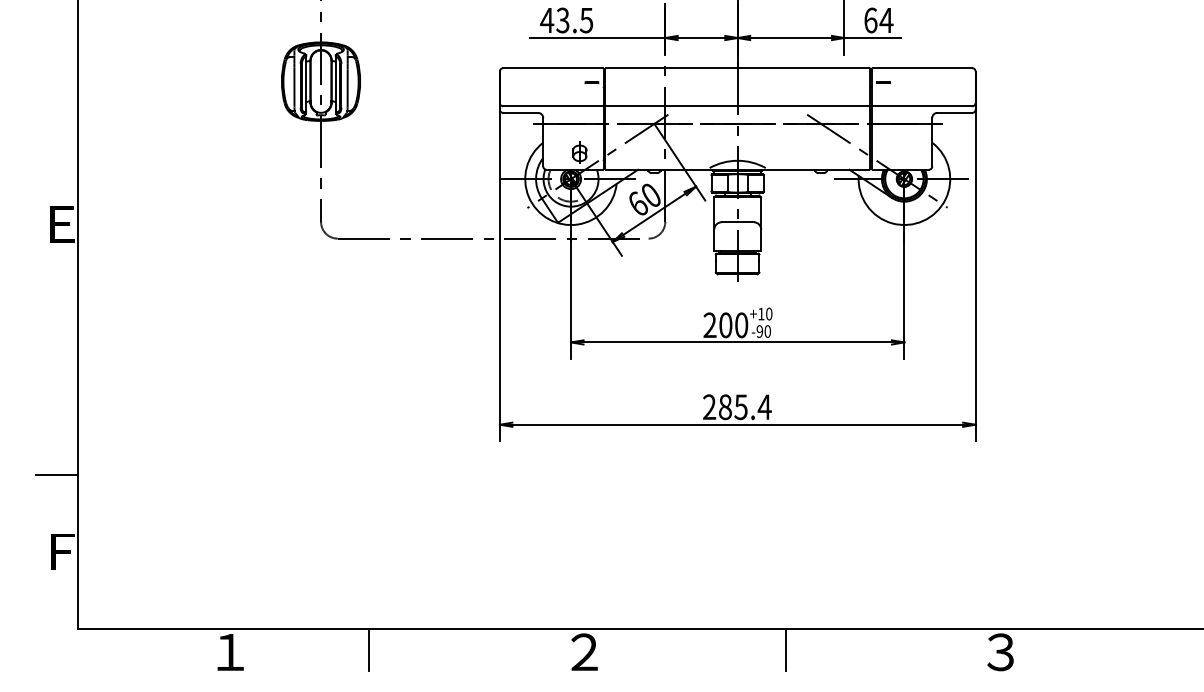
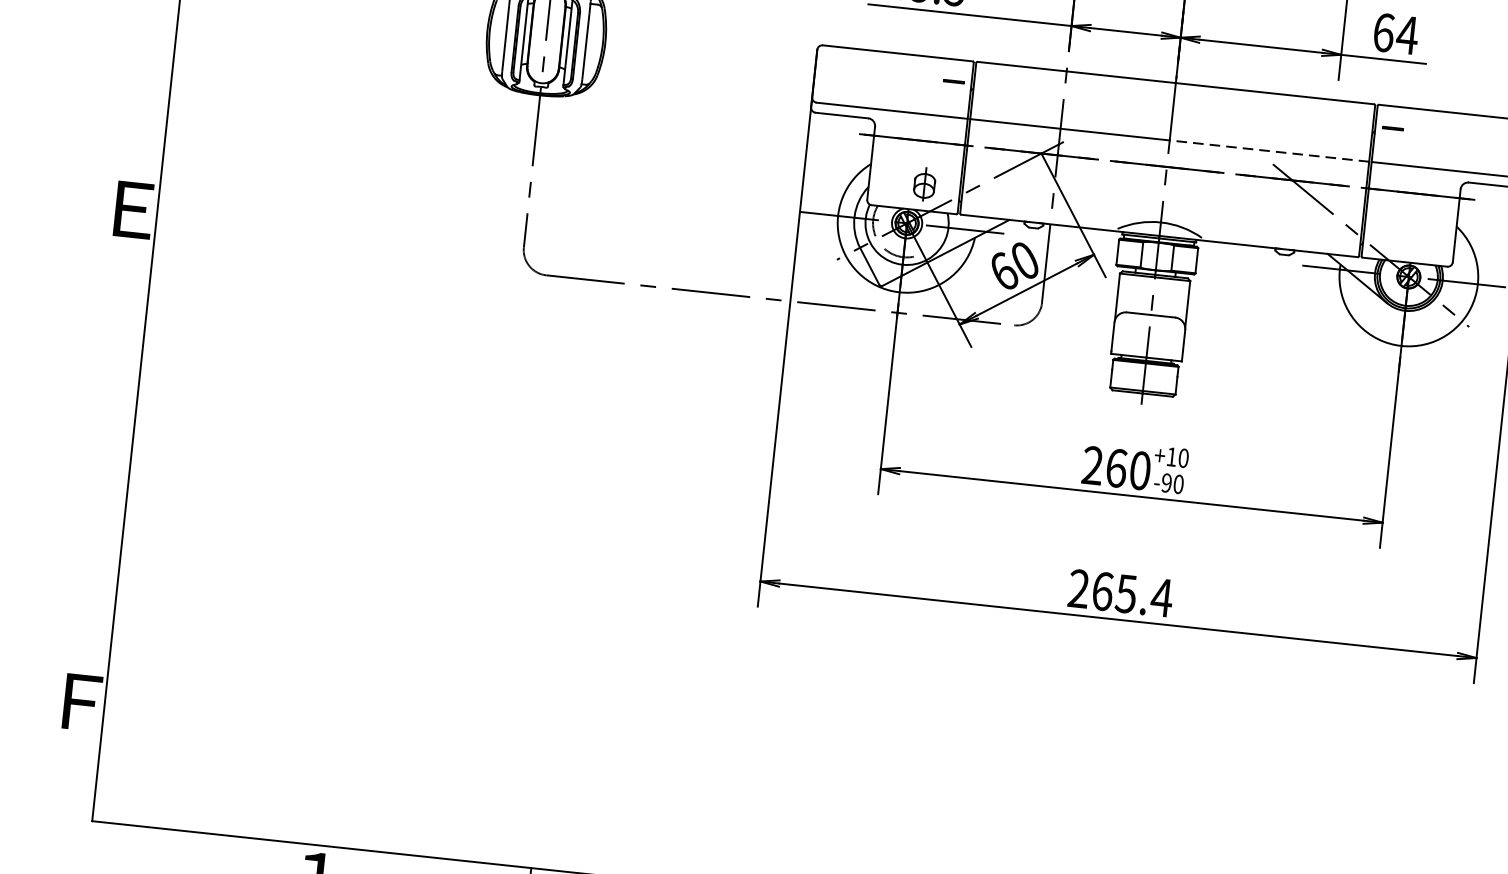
line: (803, 106) -> (1268, 151), solid -> dashed
text: (725, 325) -> (1116, 468), 200 -> 260
text: (725, 407) -> (1102, 591), 285.4 -> 265.4
line: (56, 474) -> (85, 585), removed

